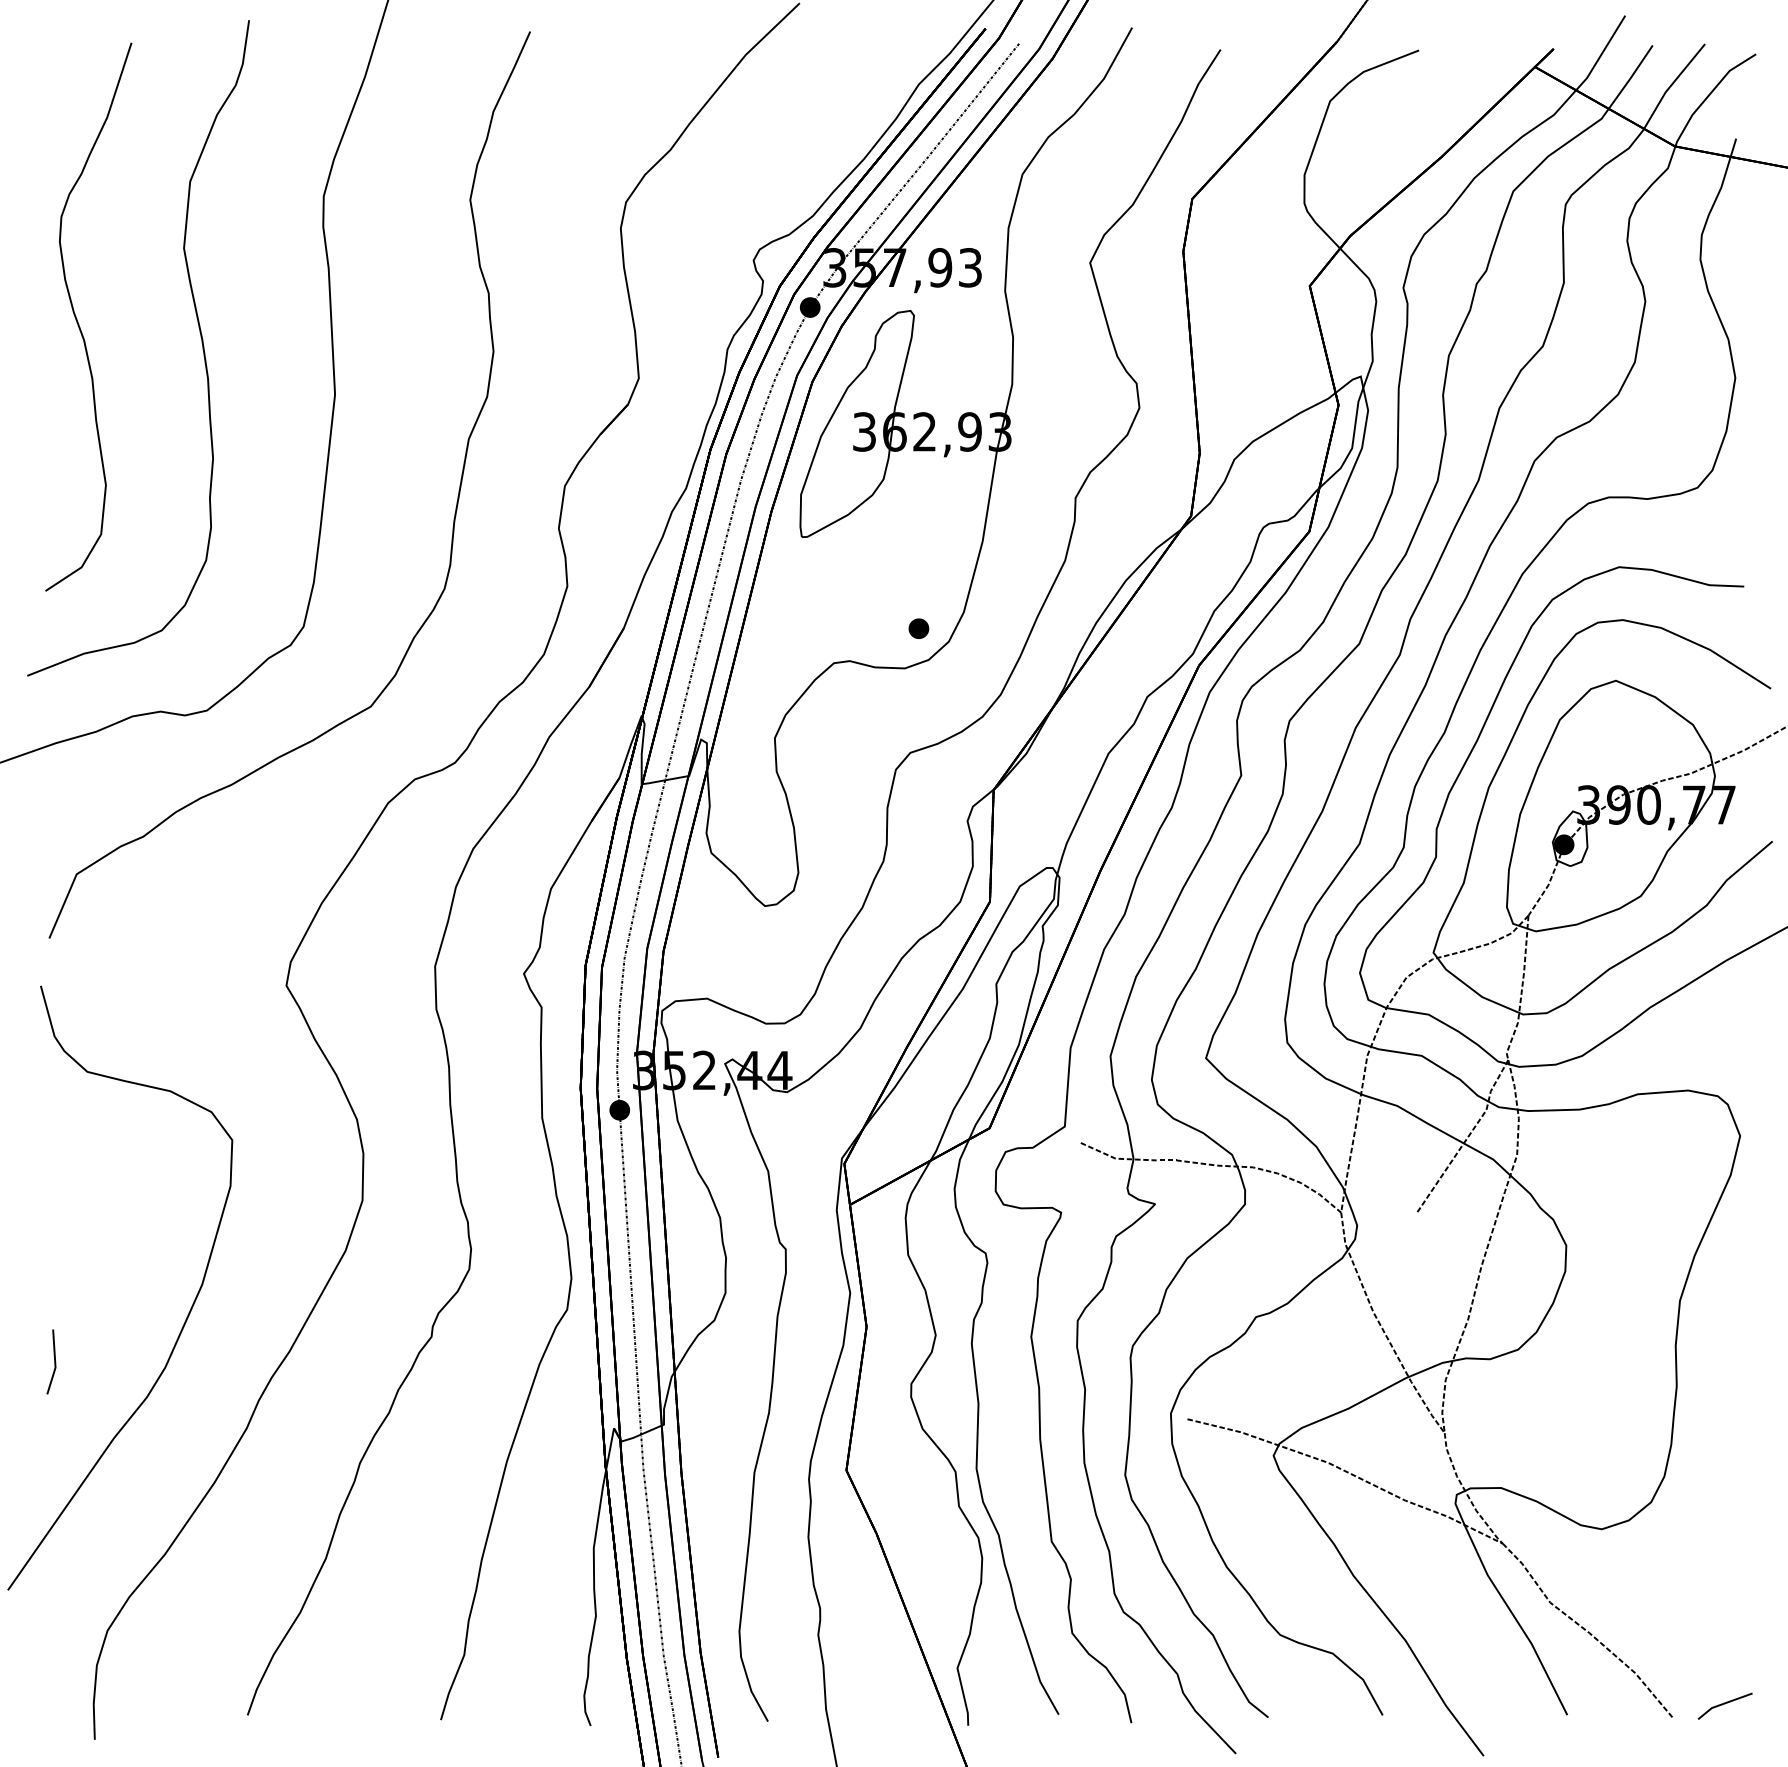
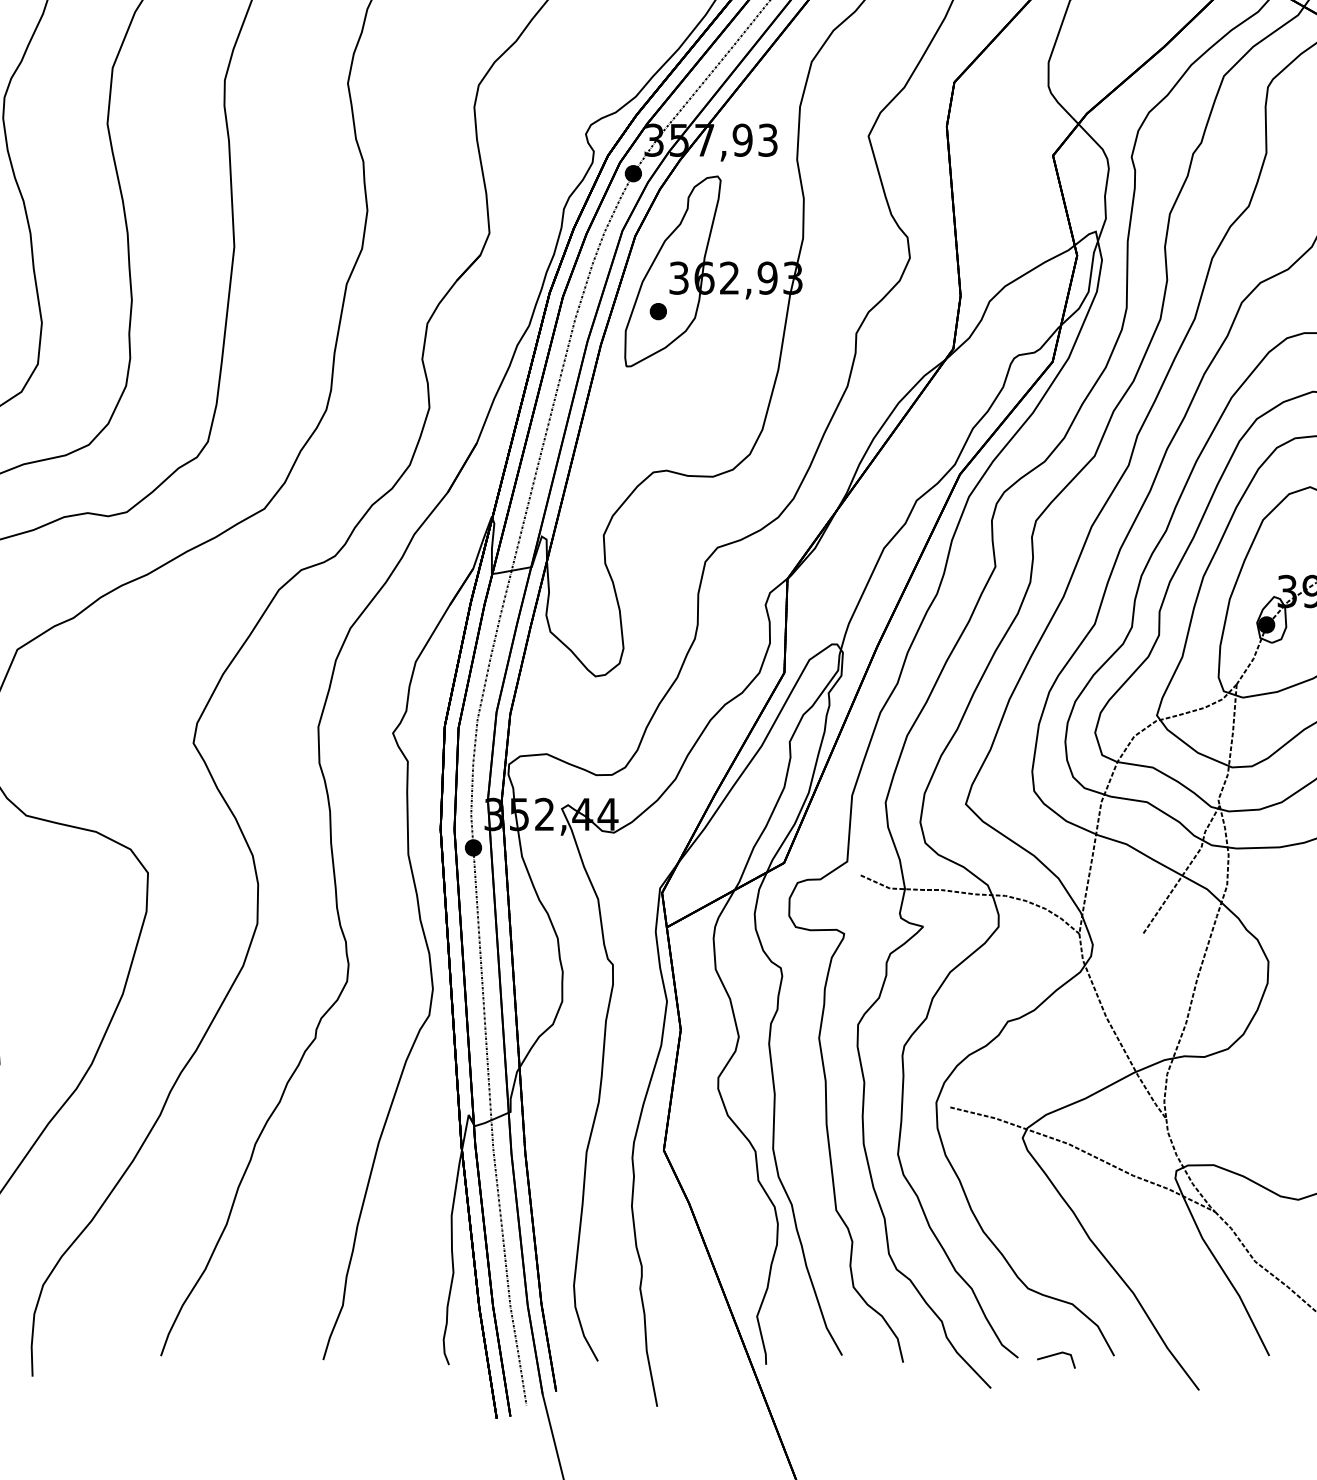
part: (918, 628) -> (658, 311), moved
line: (1313, 1714) -> (1056, 1355), added

